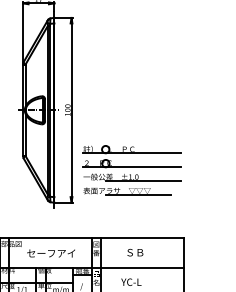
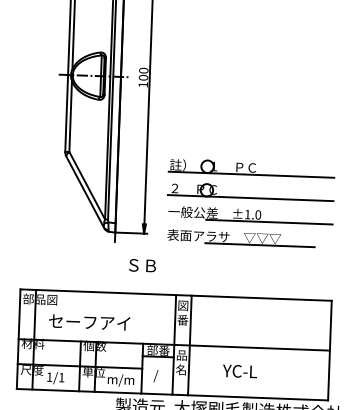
part: (131, 170) -> (249, 203), moved
text: (135, 252) -> (142, 265), moved
text: (50, 253) -> (88, 322), moved

